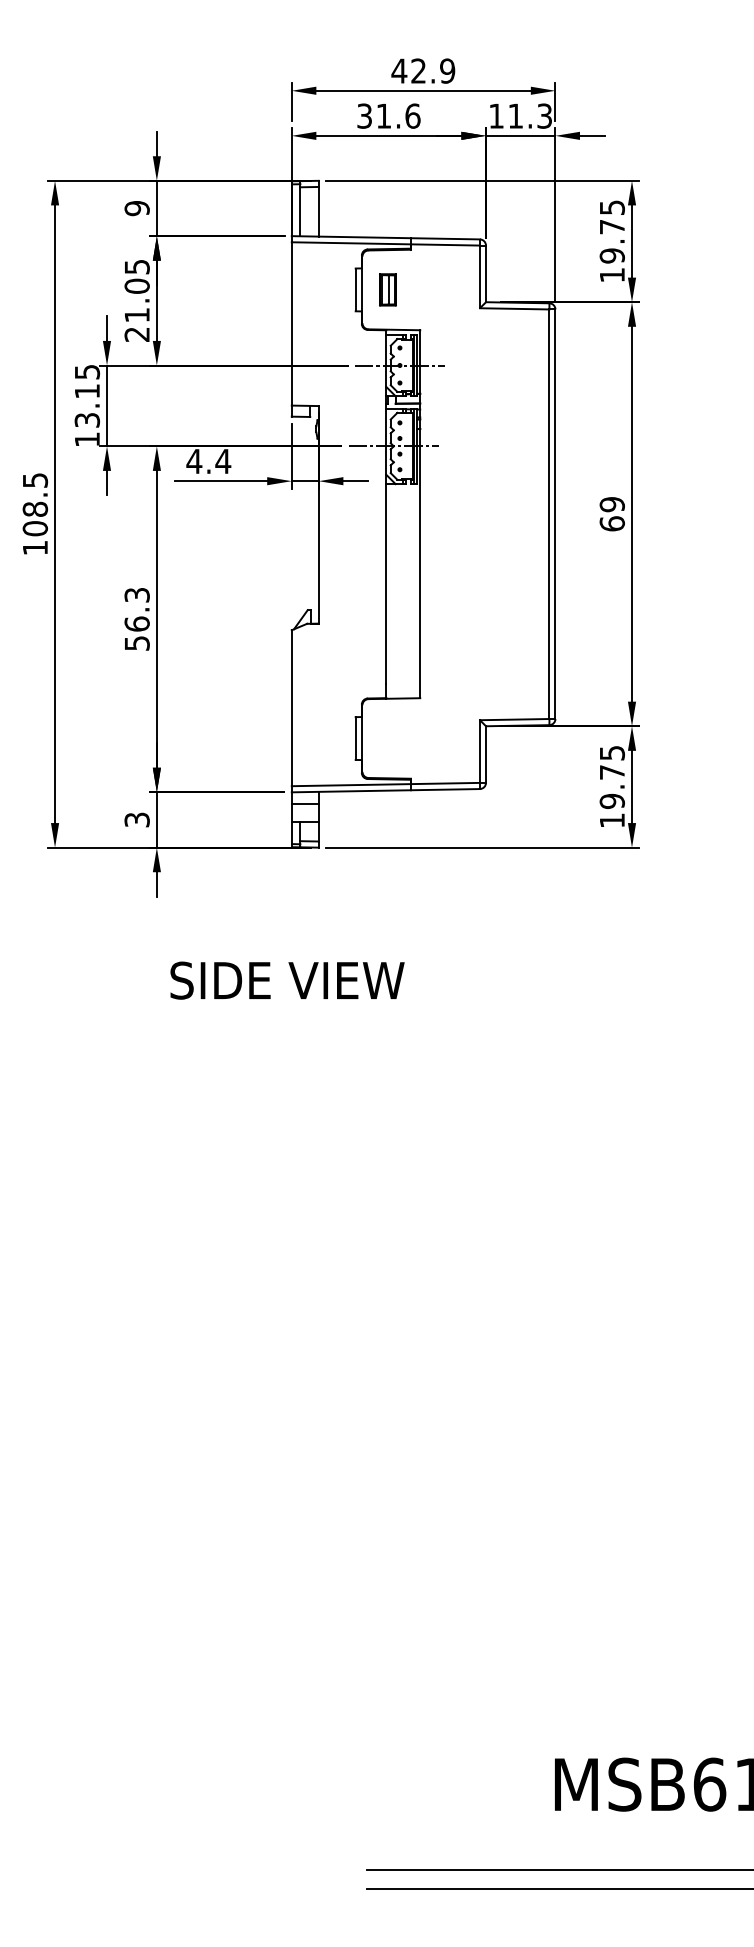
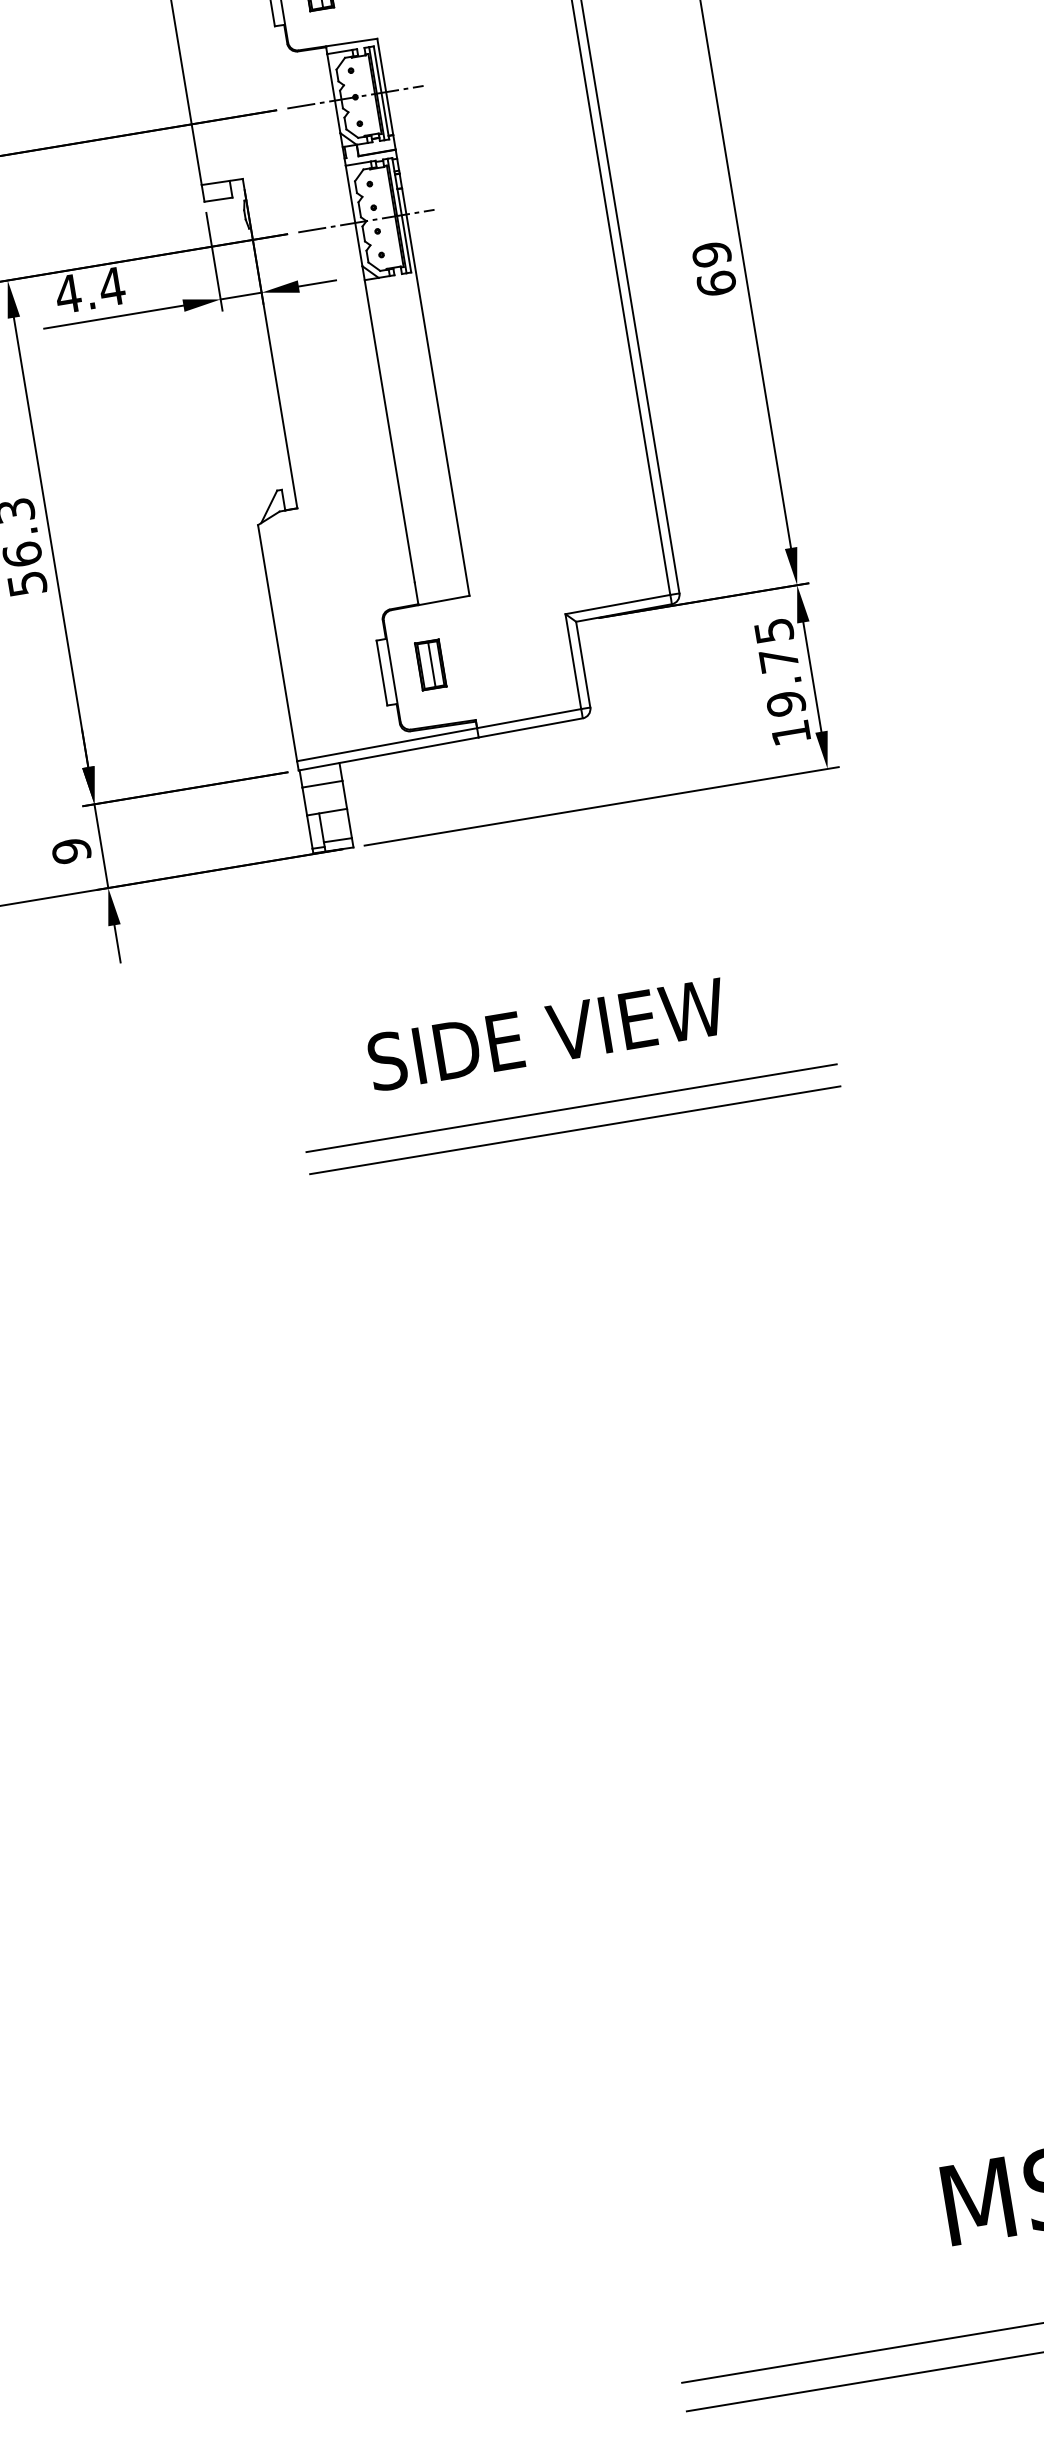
part: (387, 738) -> (430, 665), added
text: (136, 819) -> (70, 850), 3 -> 9
text: (287, 980) -> (547, 1034), moved
line: (431, 1038) -> (571, 1108), added
line: (431, 1053) -> (575, 1130), added

